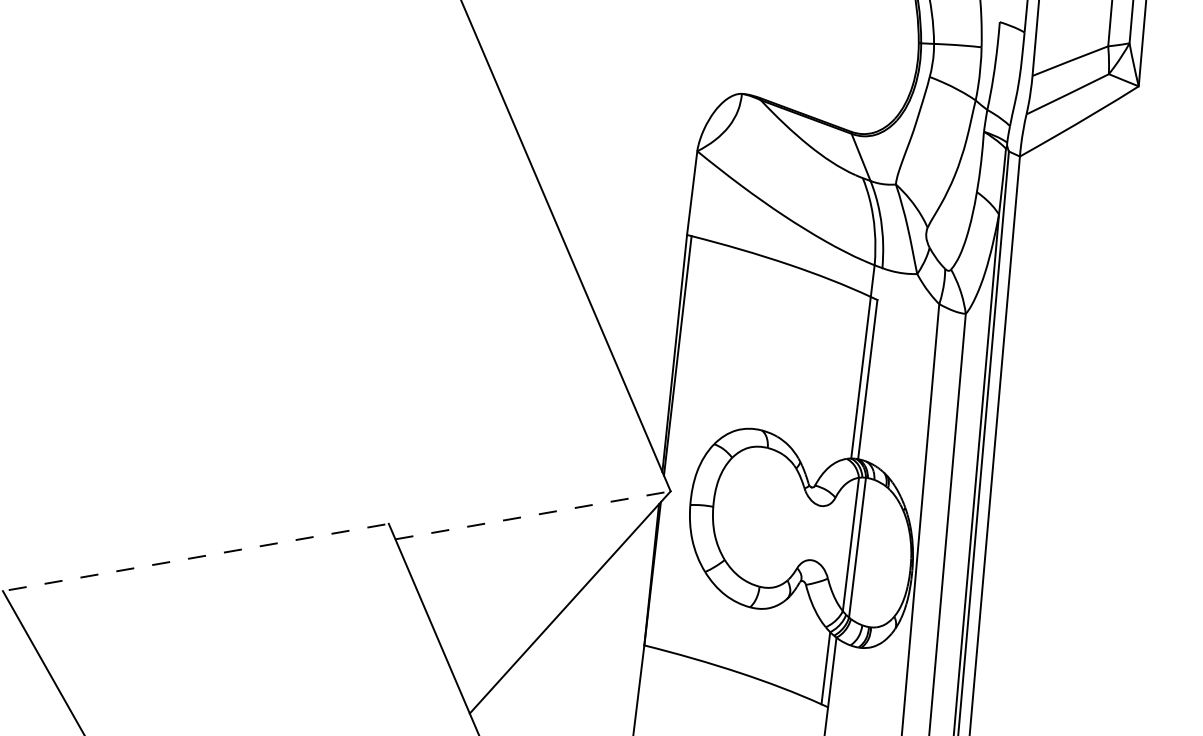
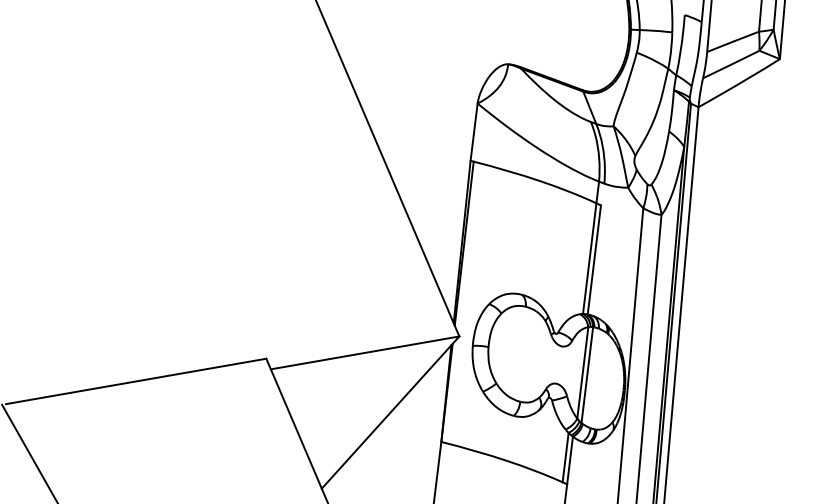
line: (533, 514) -> (365, 352), dashed -> solid
line: (199, 557) -> (136, 381), dashed -> solid

